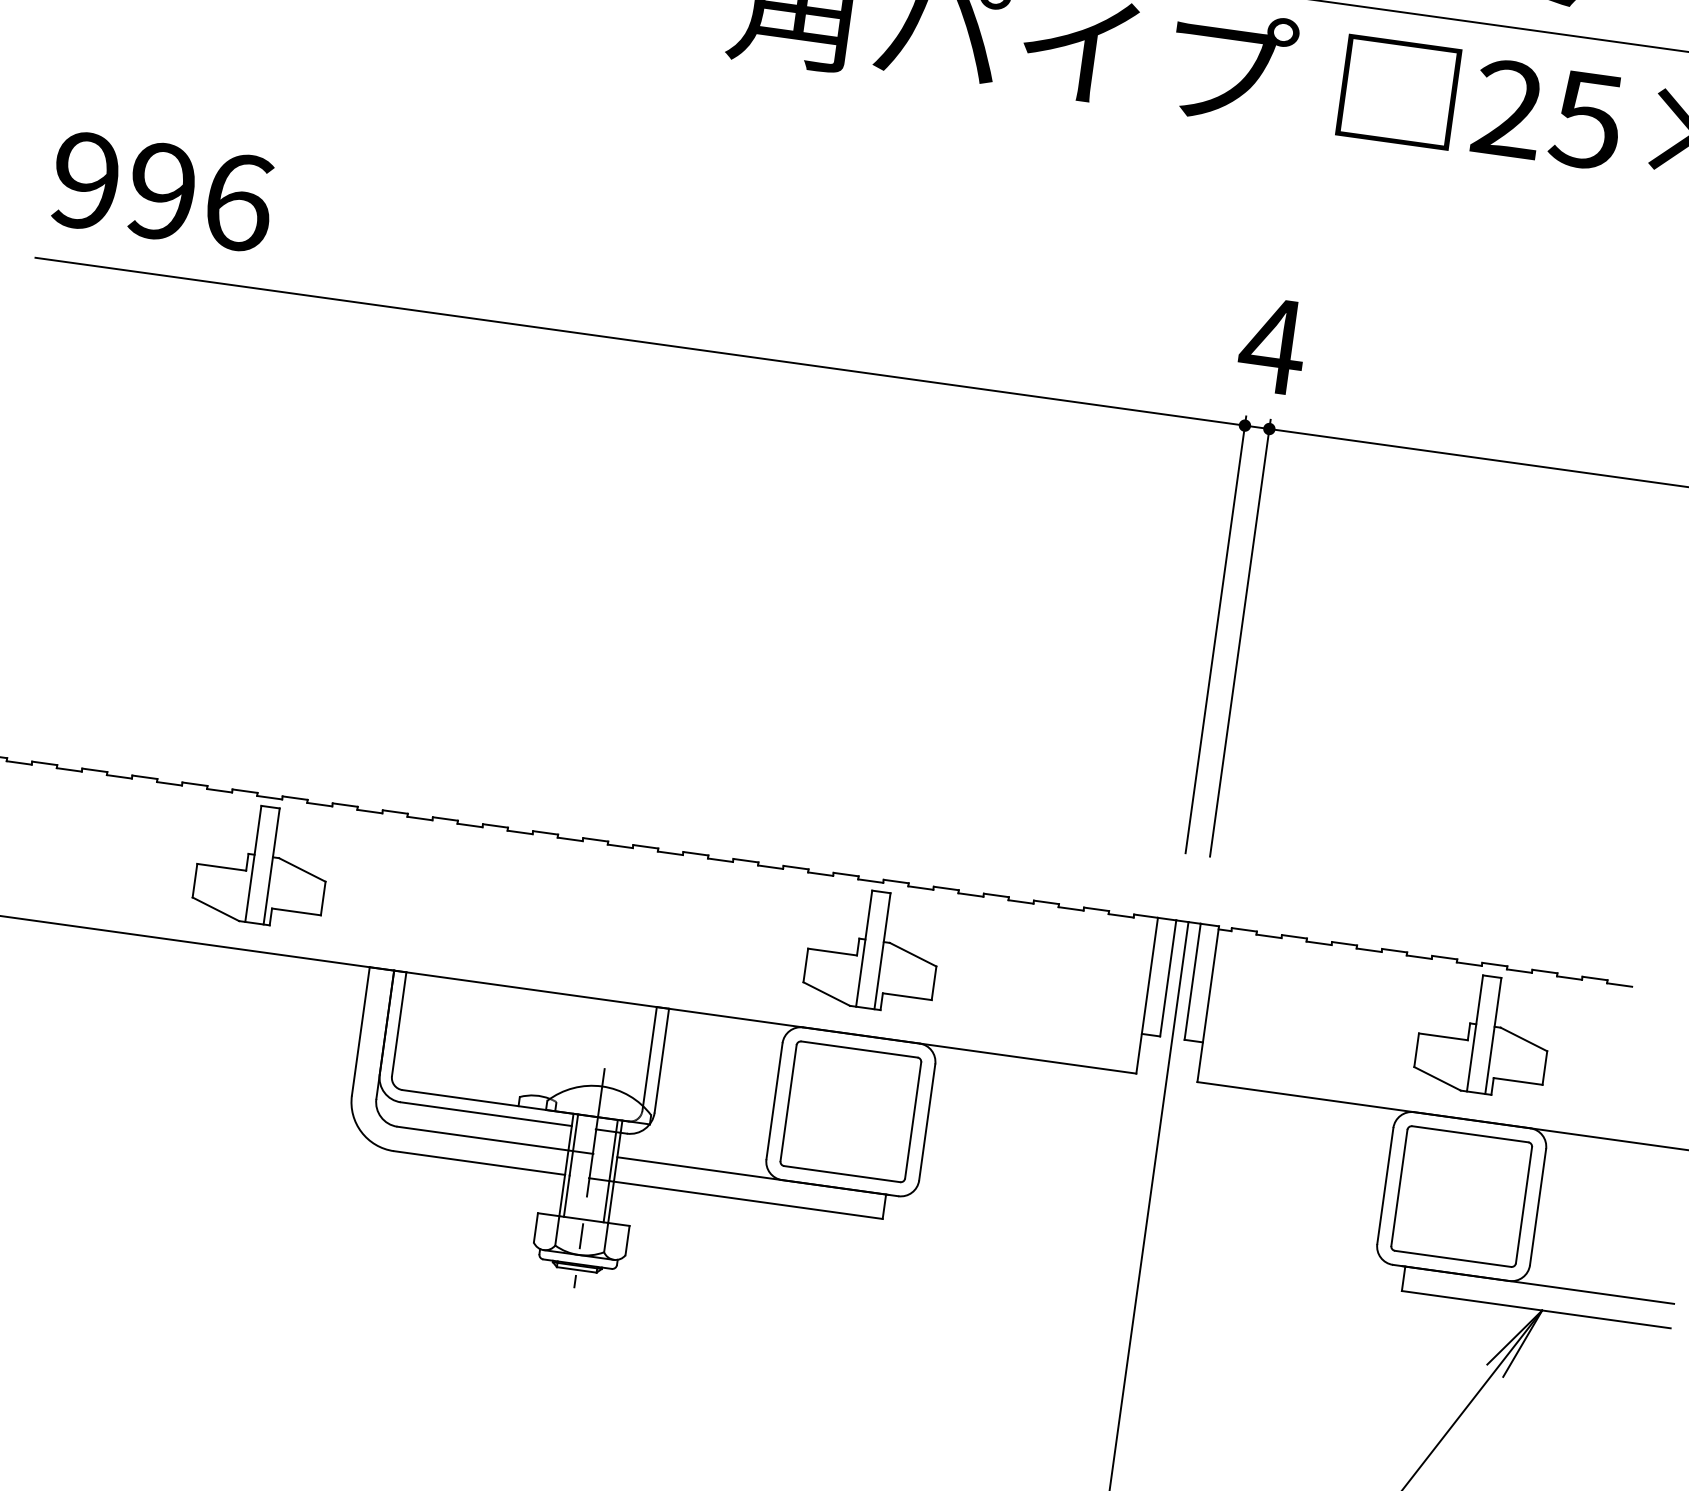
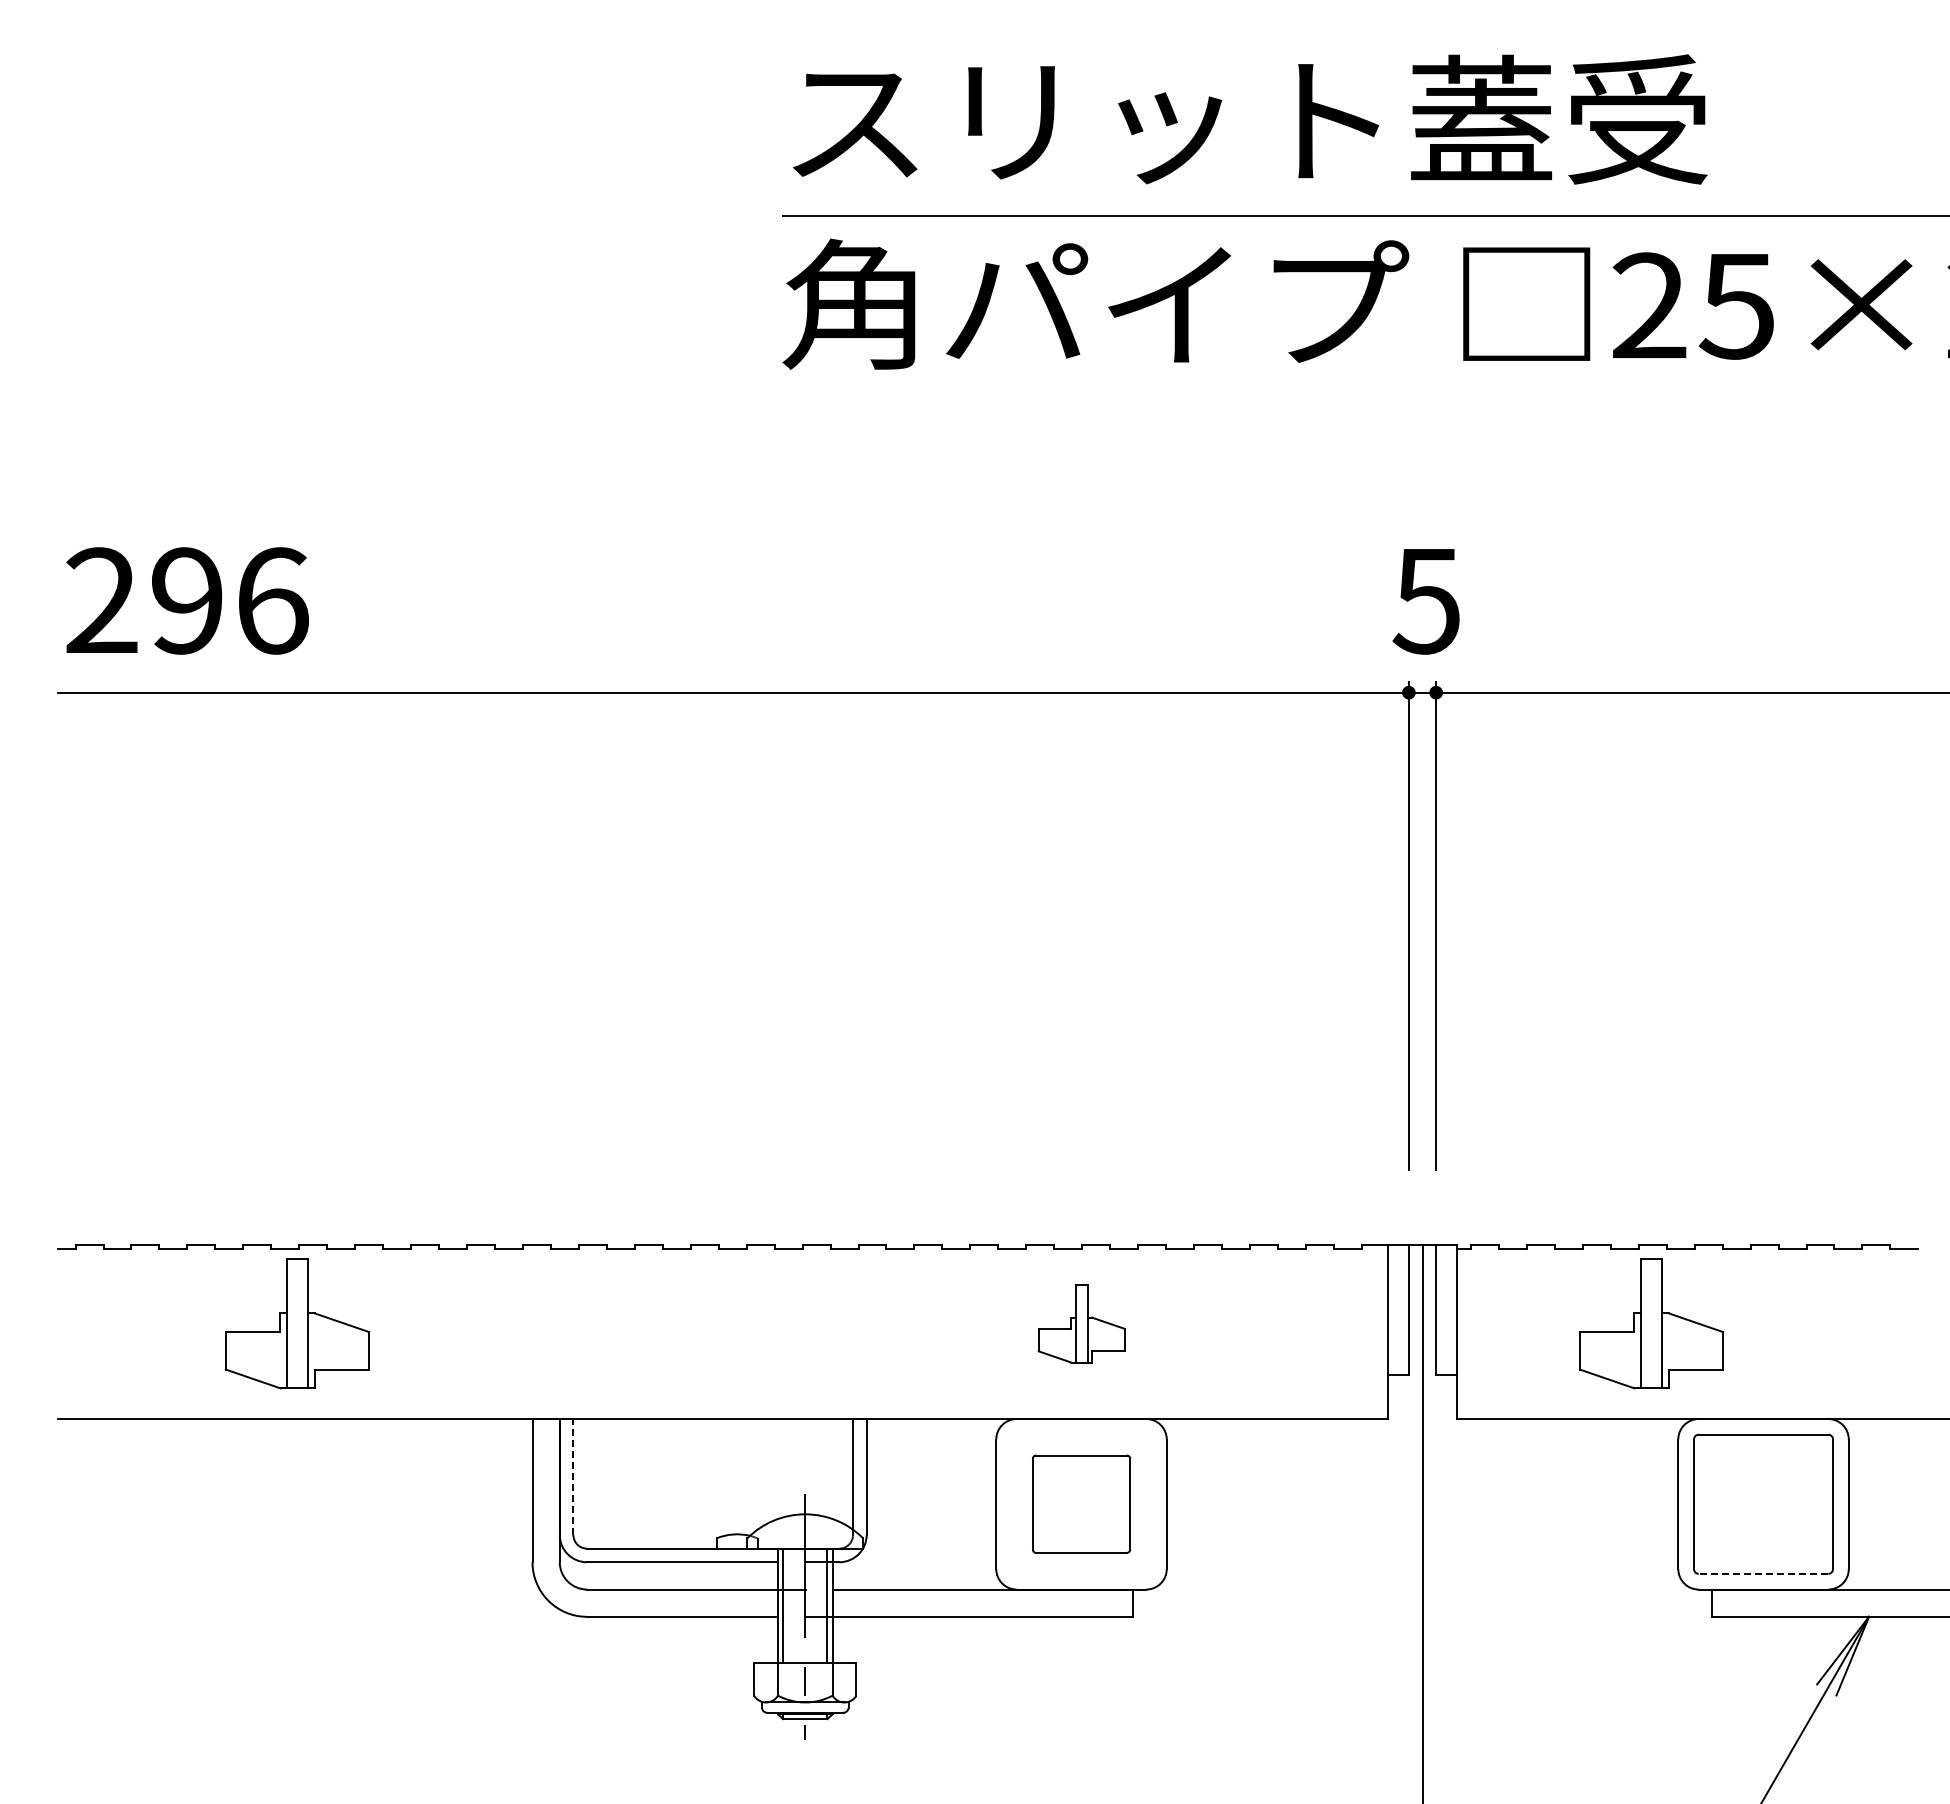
text: (85, 180) -> (101, 600), 996 -> 296
text: (1272, 346) -> (1426, 601), 4 -> 5
part: (262, 865) -> (297, 1323), moved
part: (873, 949) -> (1081, 1323), size x0.6
line: (399, 1024) -> (573, 1477), solid -> dashed
part: (1484, 1034) -> (1651, 1323), moved
part: (850, 1111) -> (1081, 1503), size x0.7
line: (1453, 1258) -> (1763, 1573), solid -> dashed

